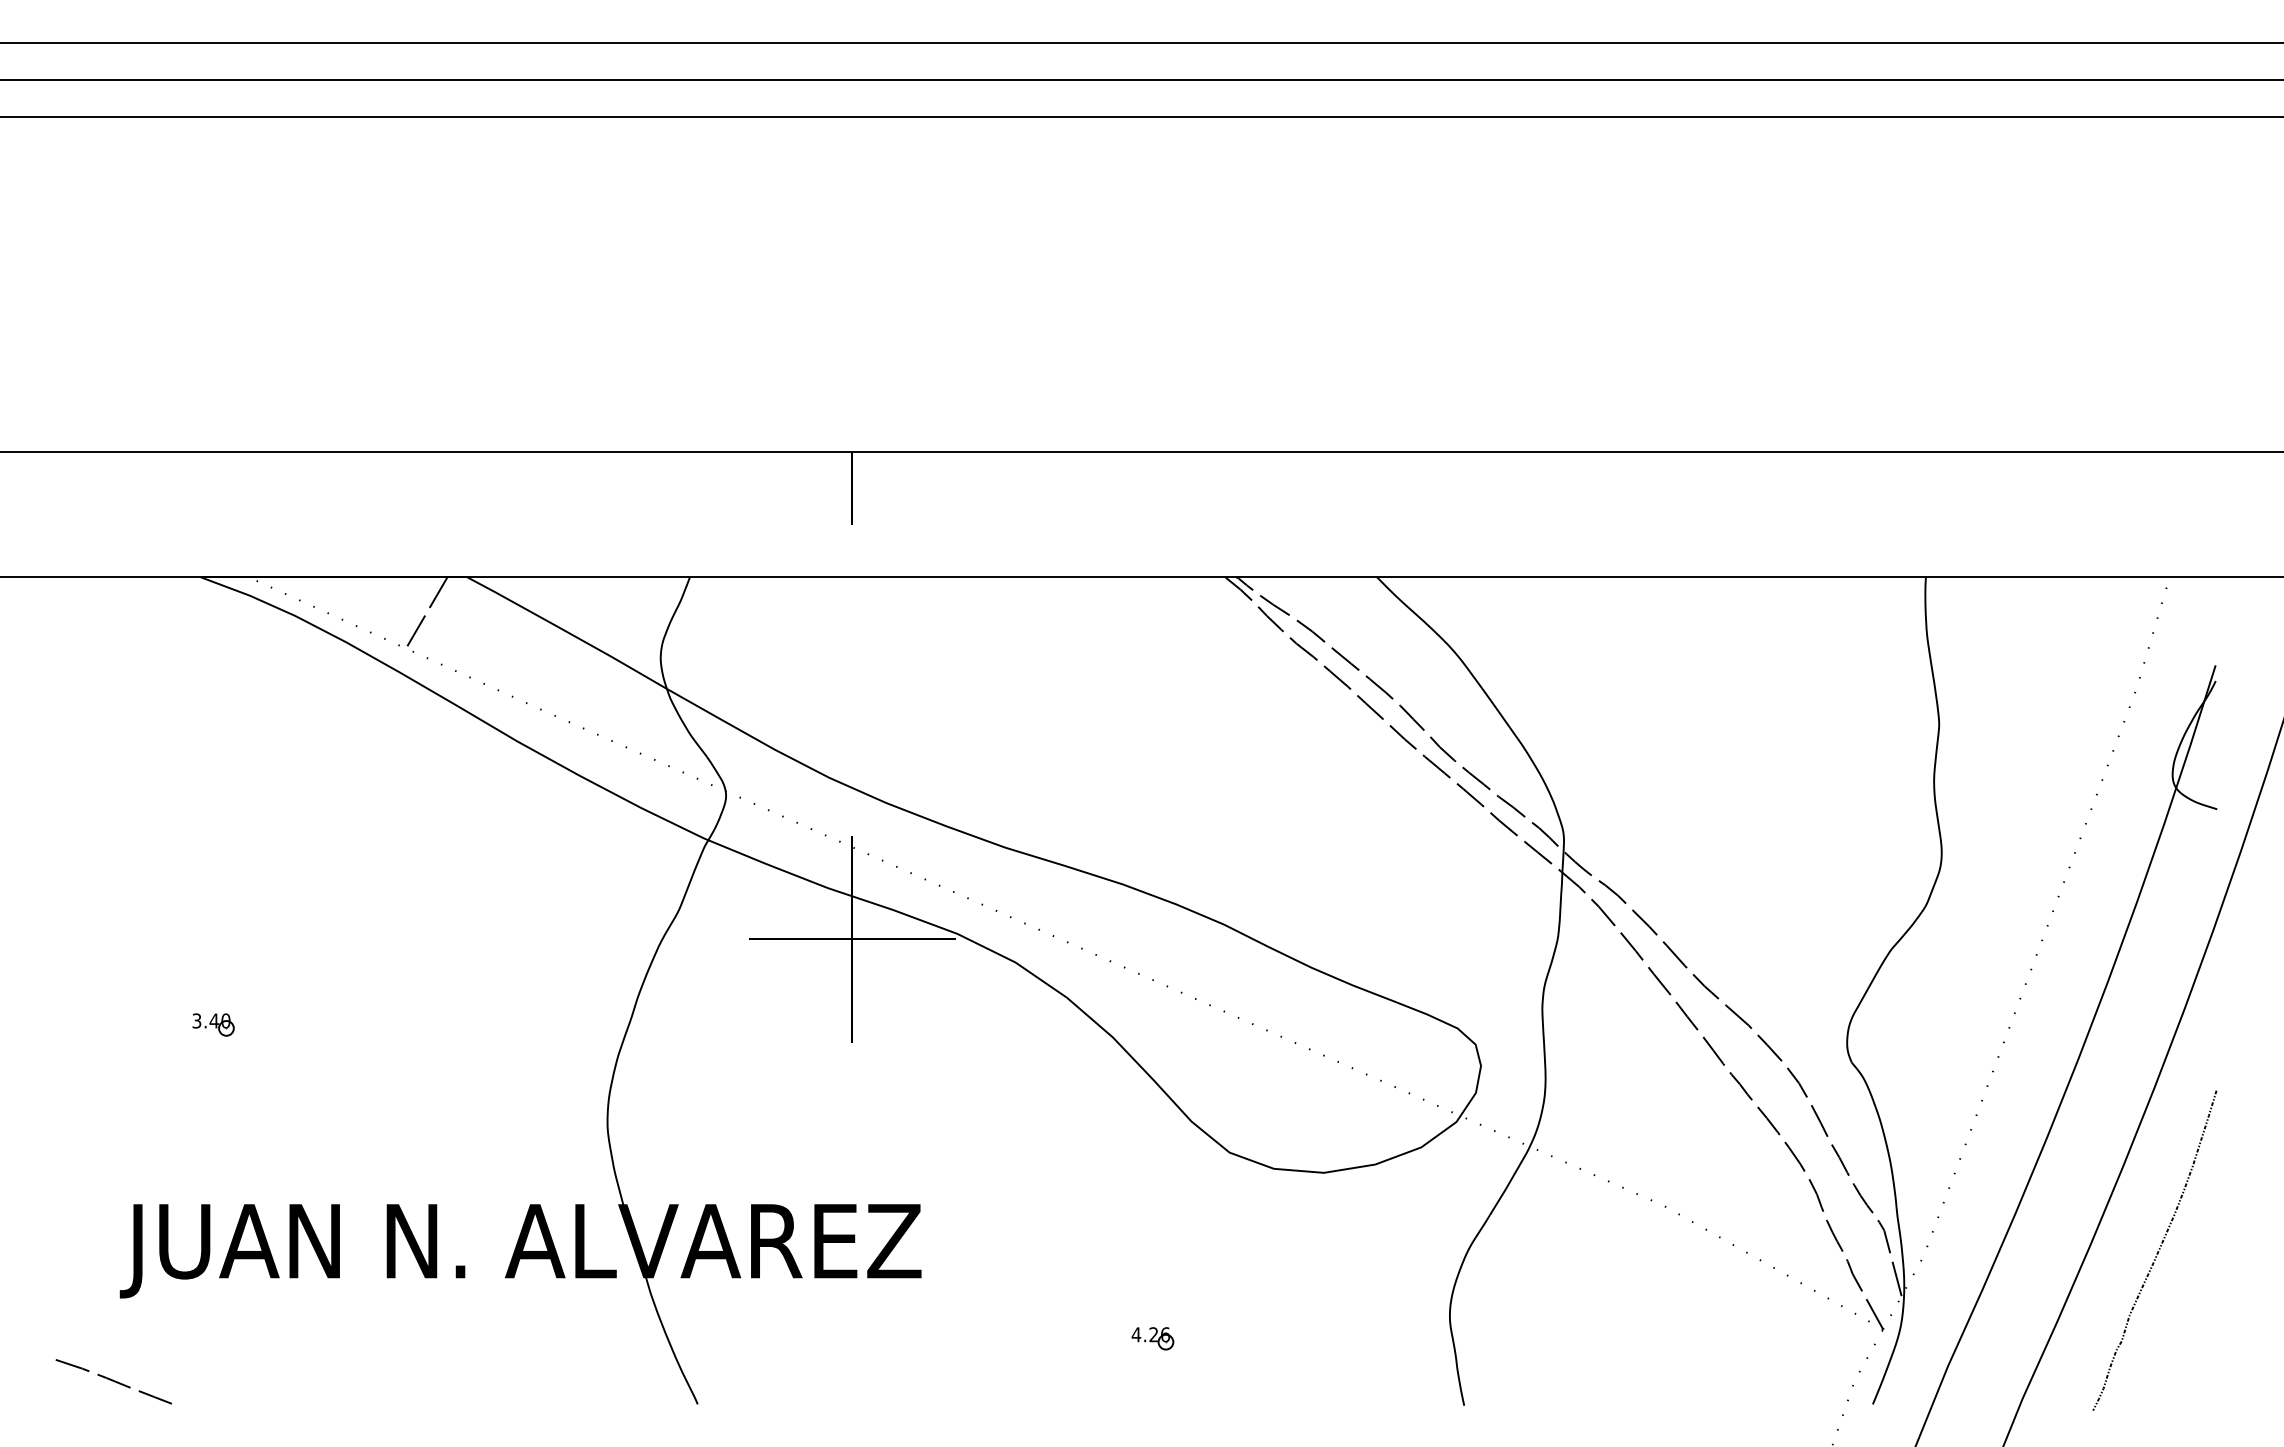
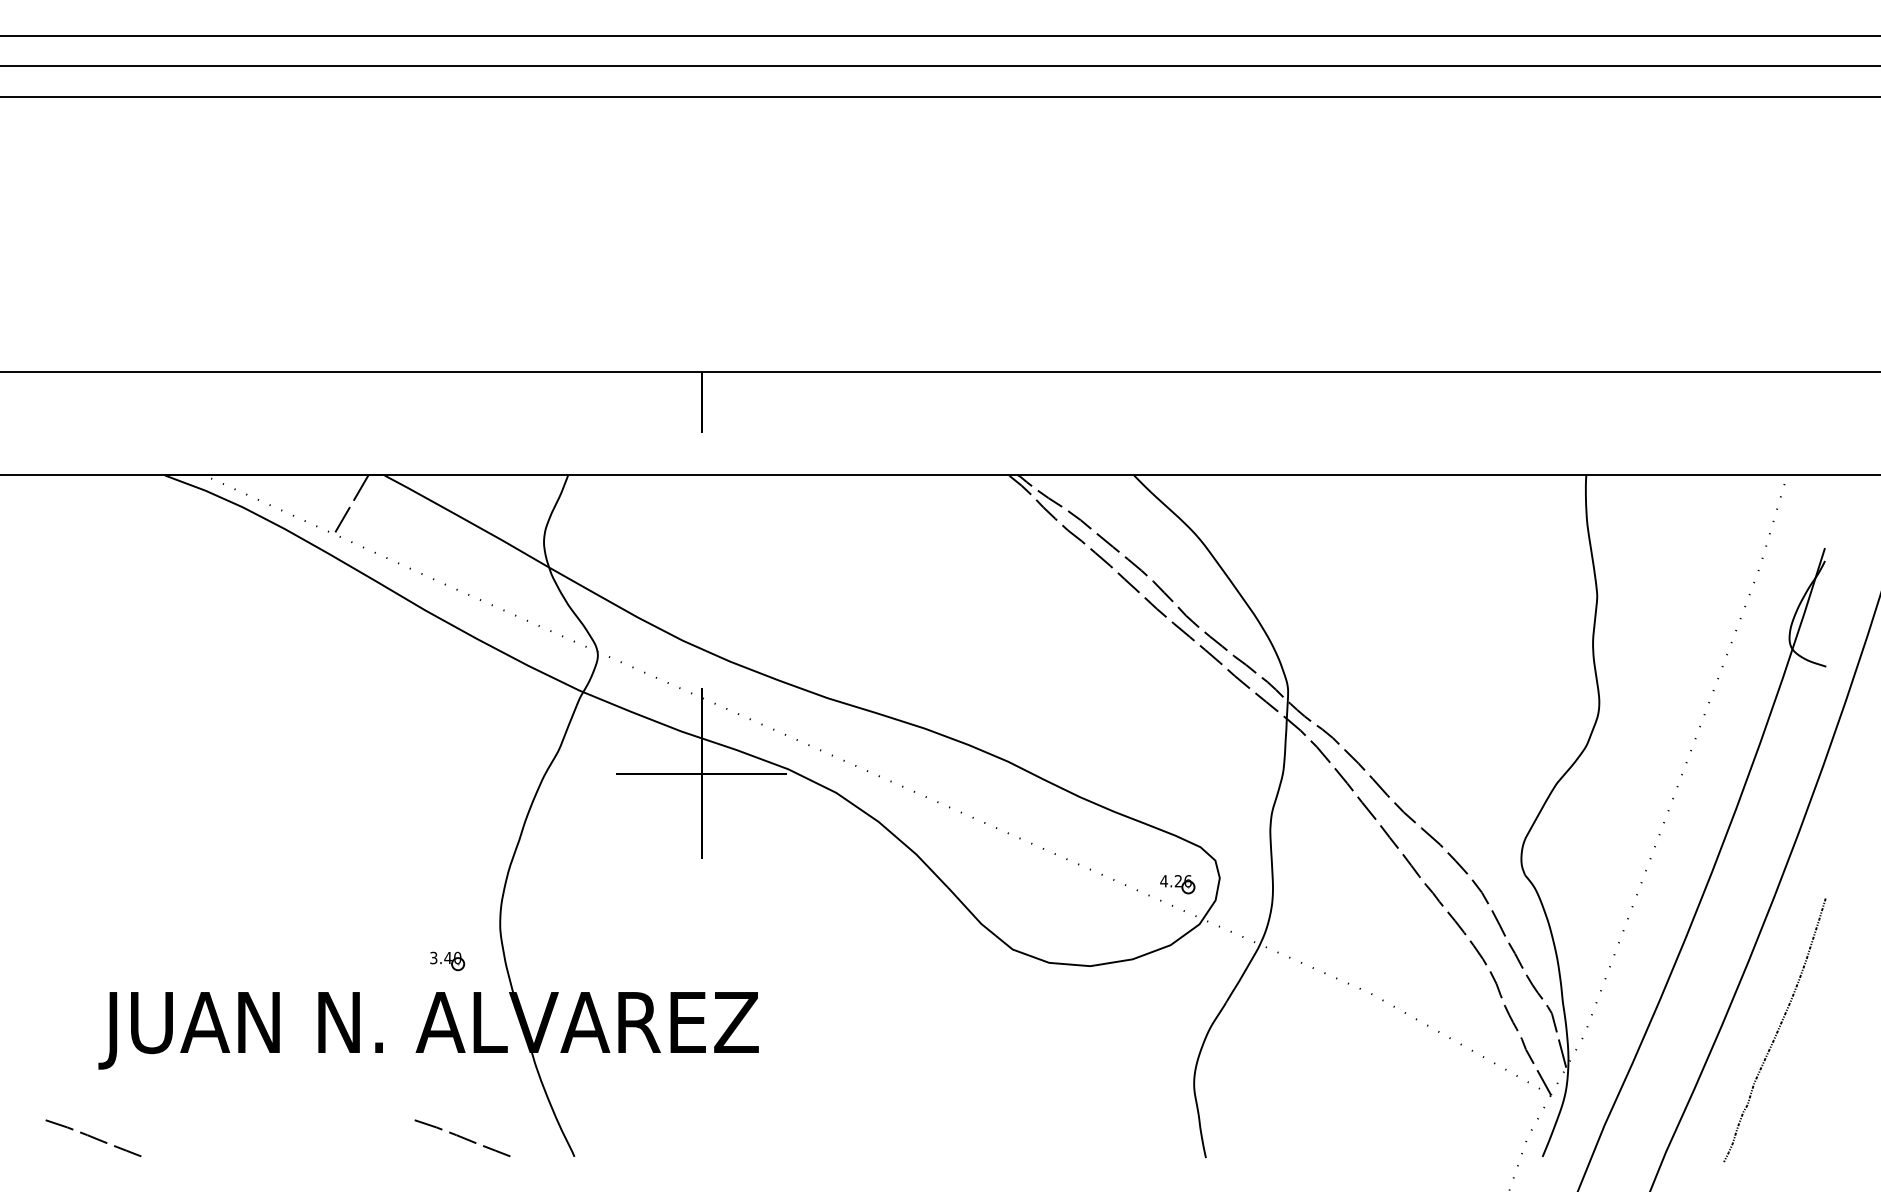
part: (213, 1024) -> (447, 960), moved
part: (1152, 1338) -> (1177, 884), moved
curve: (561, 1381) -> (462, 1138), added

